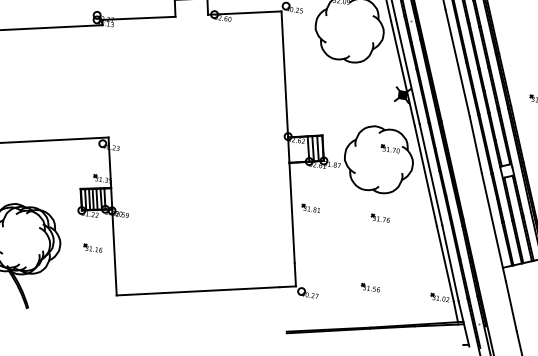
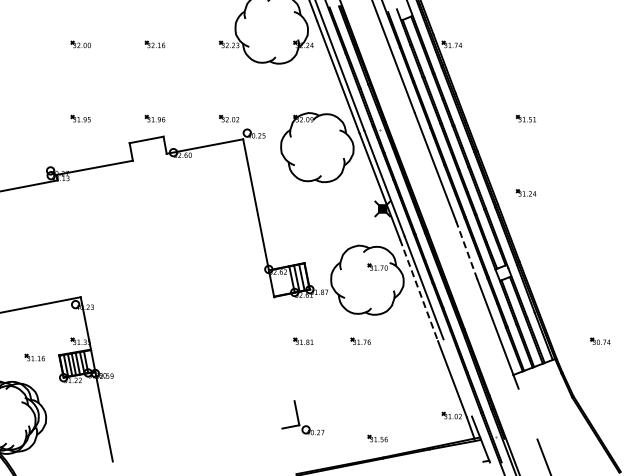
line: (475, 145) -> (466, 250), solid -> dashed
line: (426, 176) -> (419, 290), solid -> dashed
line: (292, 212) -> (284, 348), removed
part: (380, 217) -> (360, 340), moved
part: (92, 248) -> (34, 357), moved
line: (450, 262) -> (457, 377), removed
part: (370, 287) -> (377, 438), moved
line: (198, 290) -> (197, 444), removed
line: (510, 305) -> (527, 413), removed

